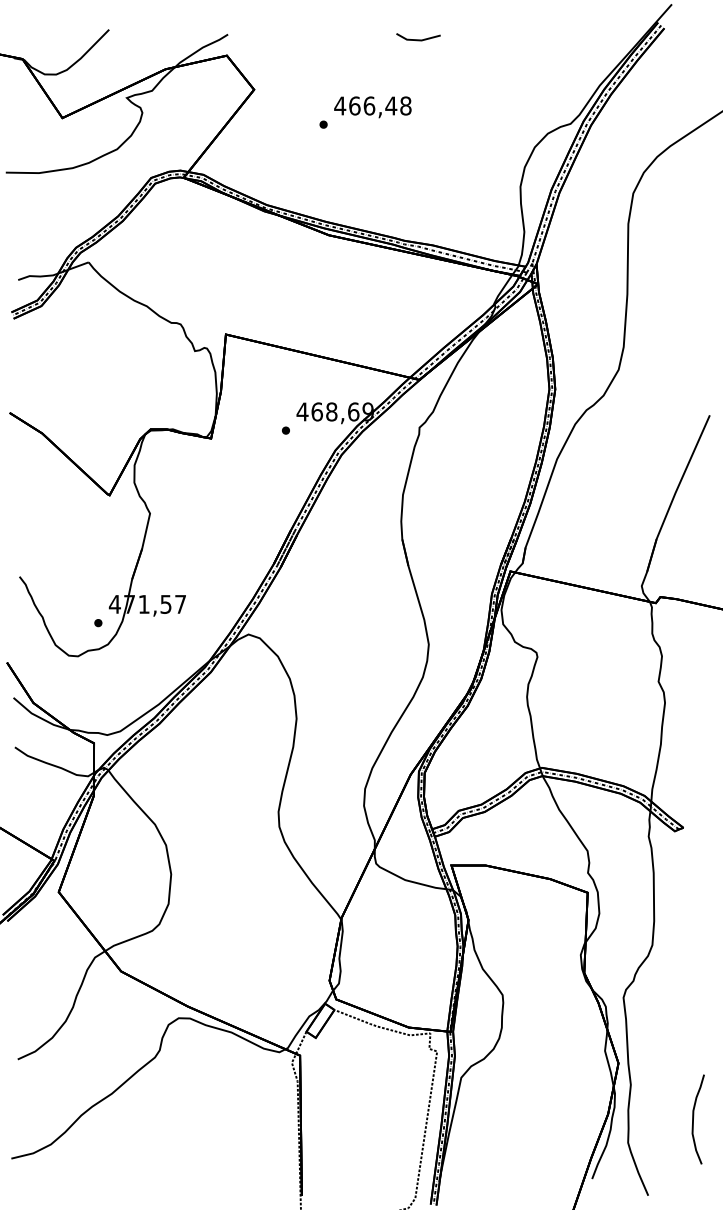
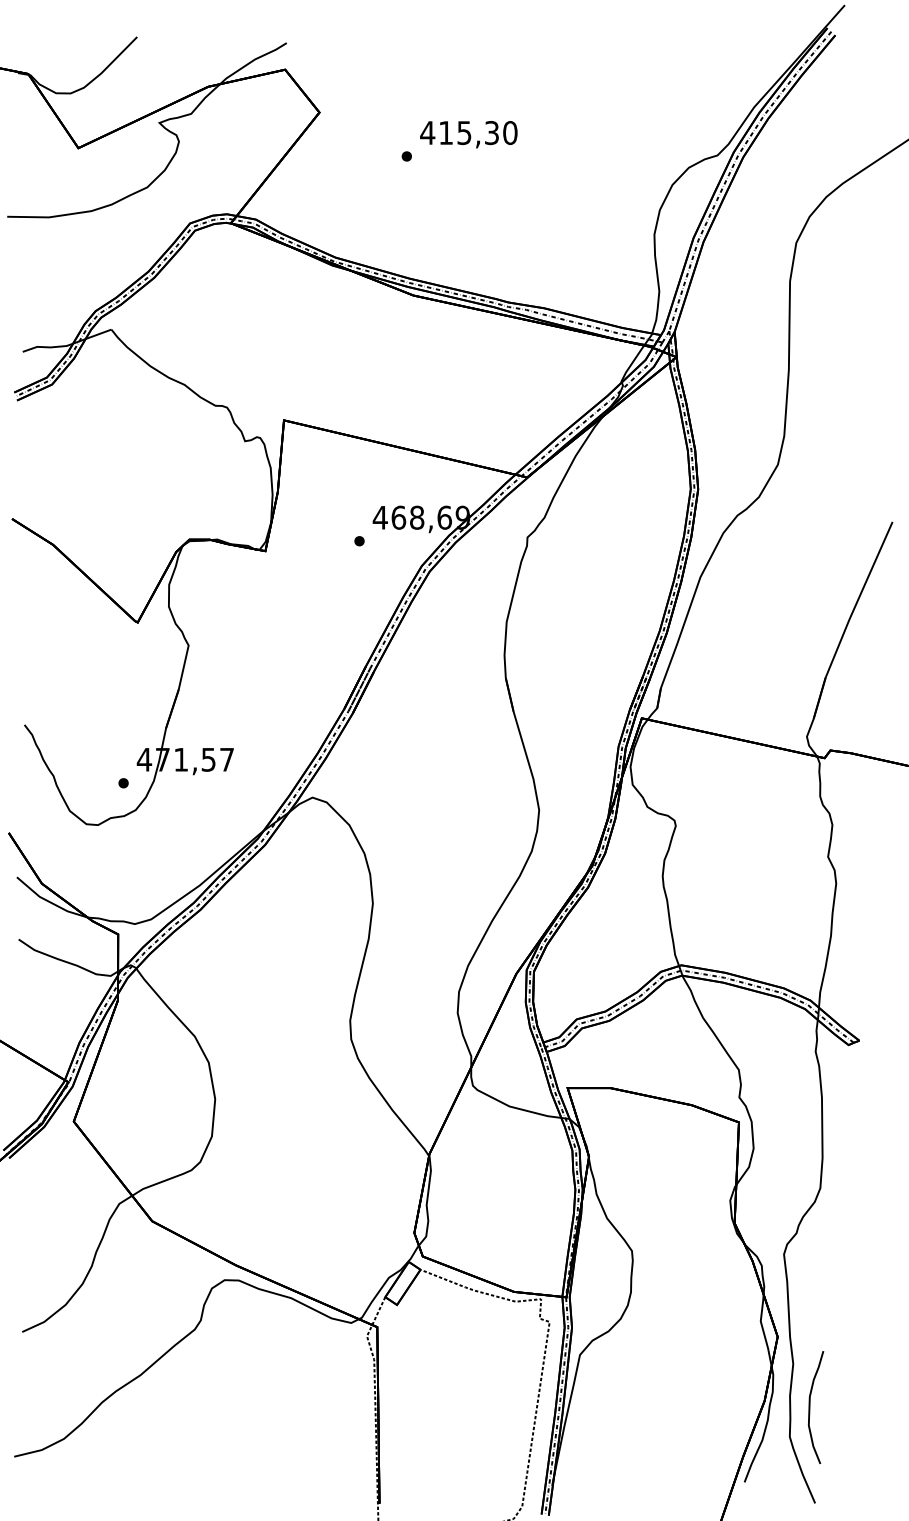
line: (418, 39) -> (526, 49), removed
text: (380, 106) -> (478, 133), 466,48 -> 415,30
curve: (693, 1119) -> (810, 1407), moved

